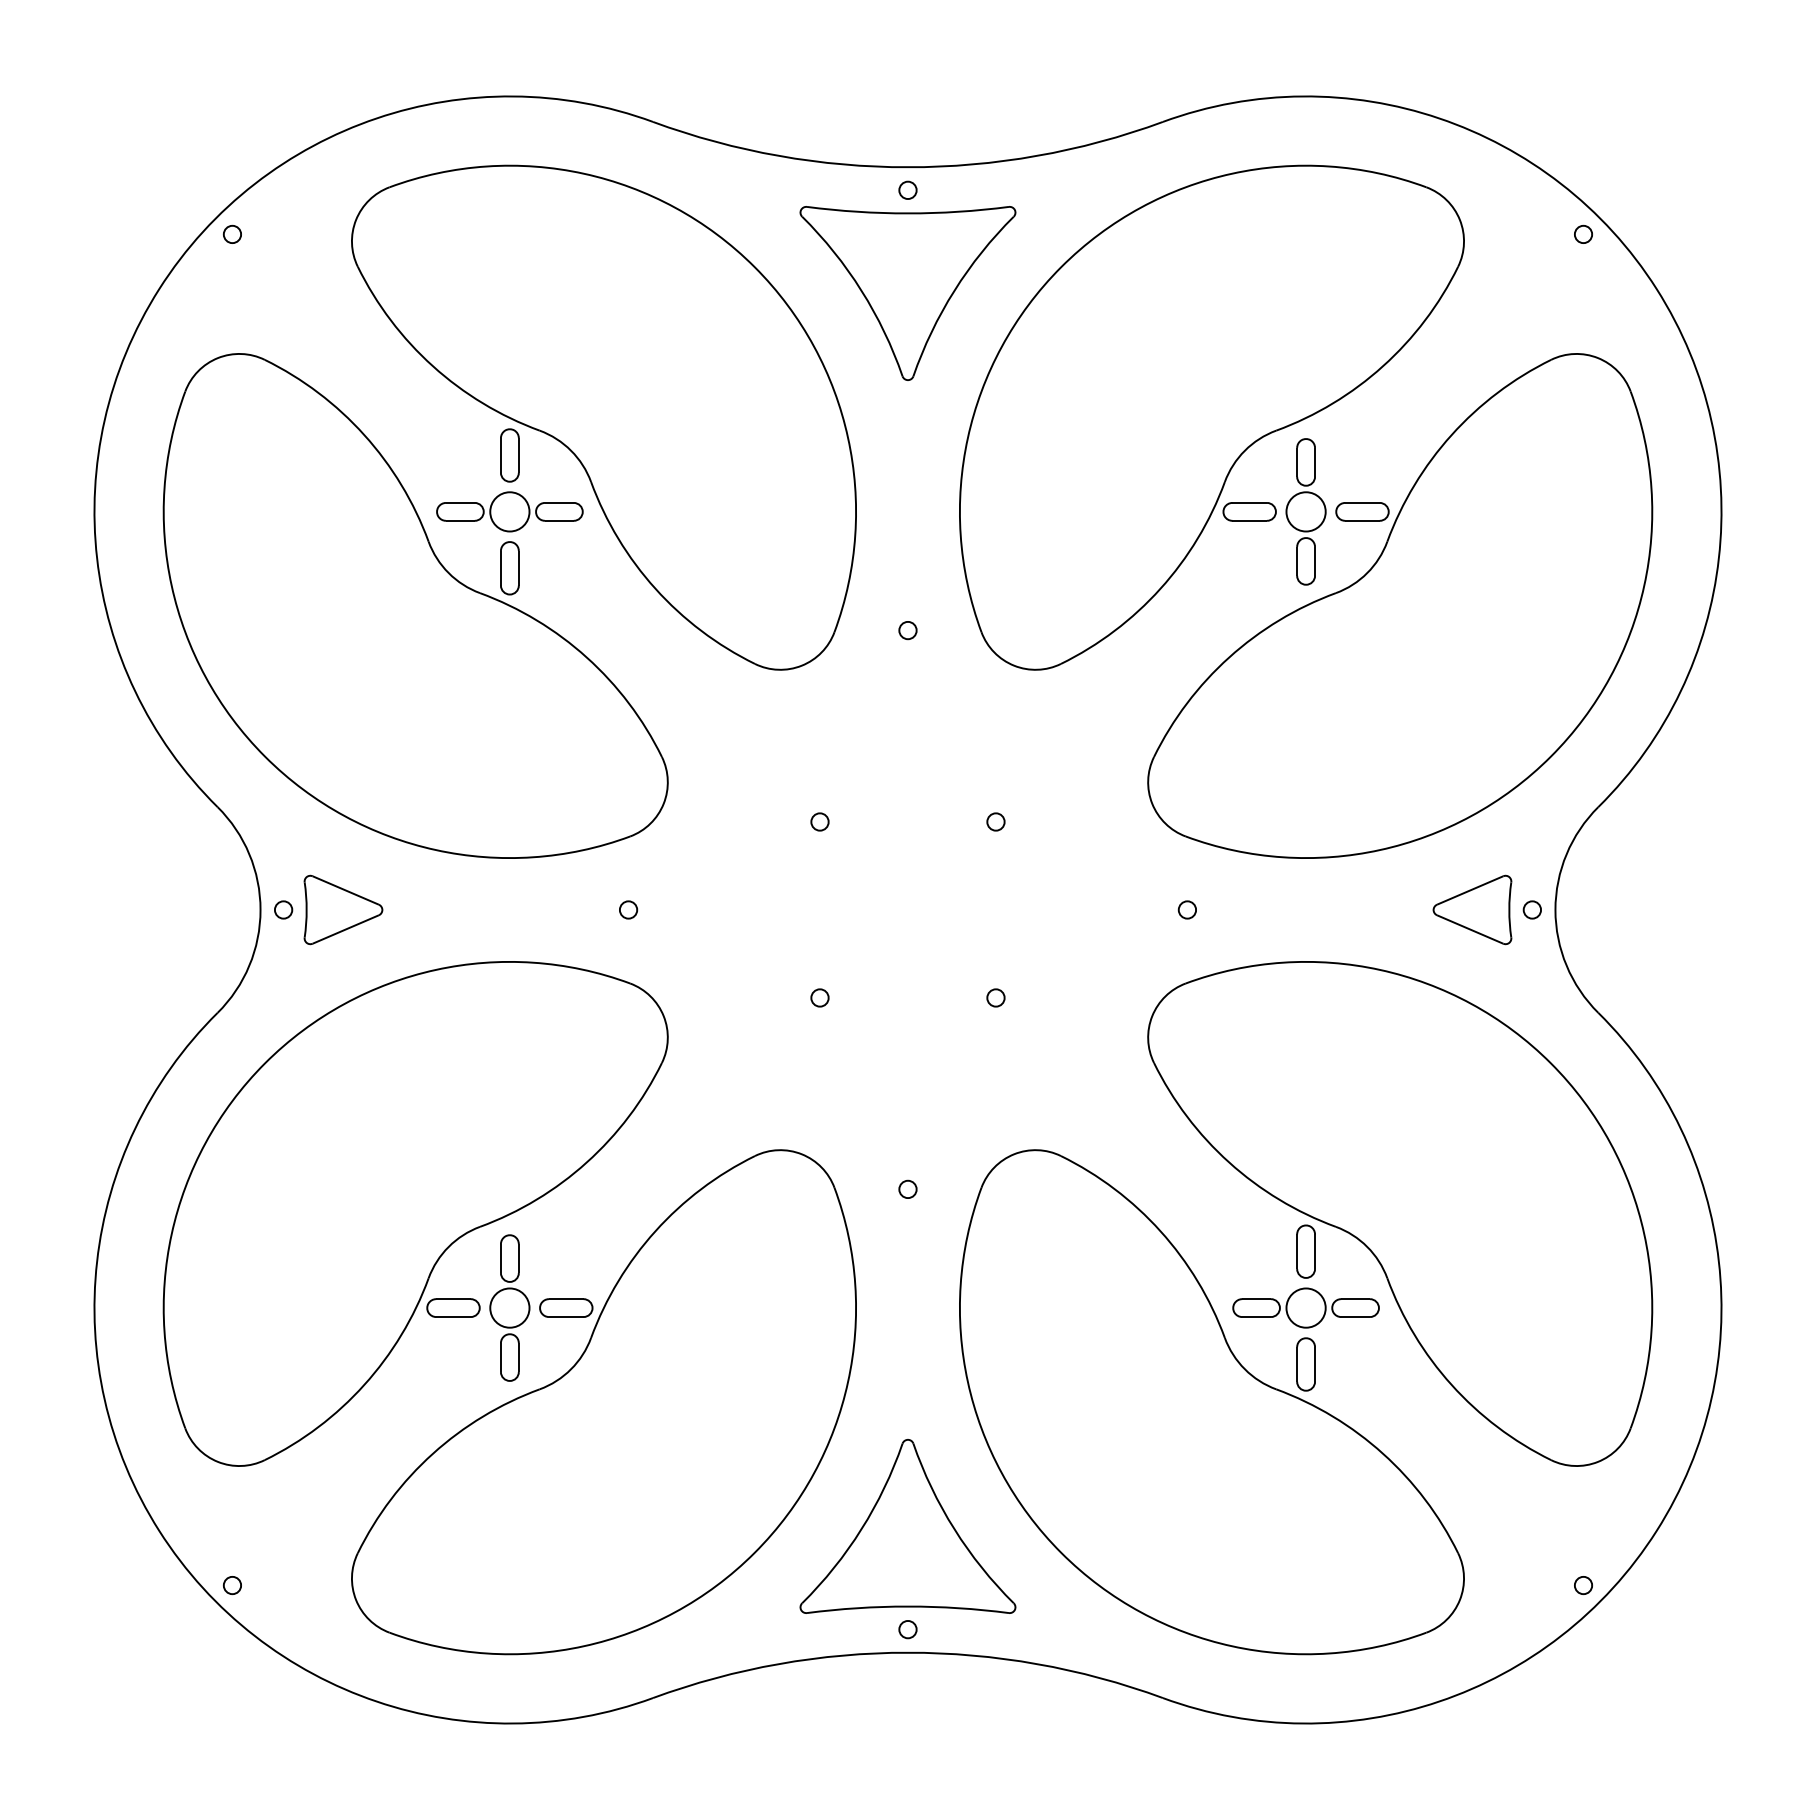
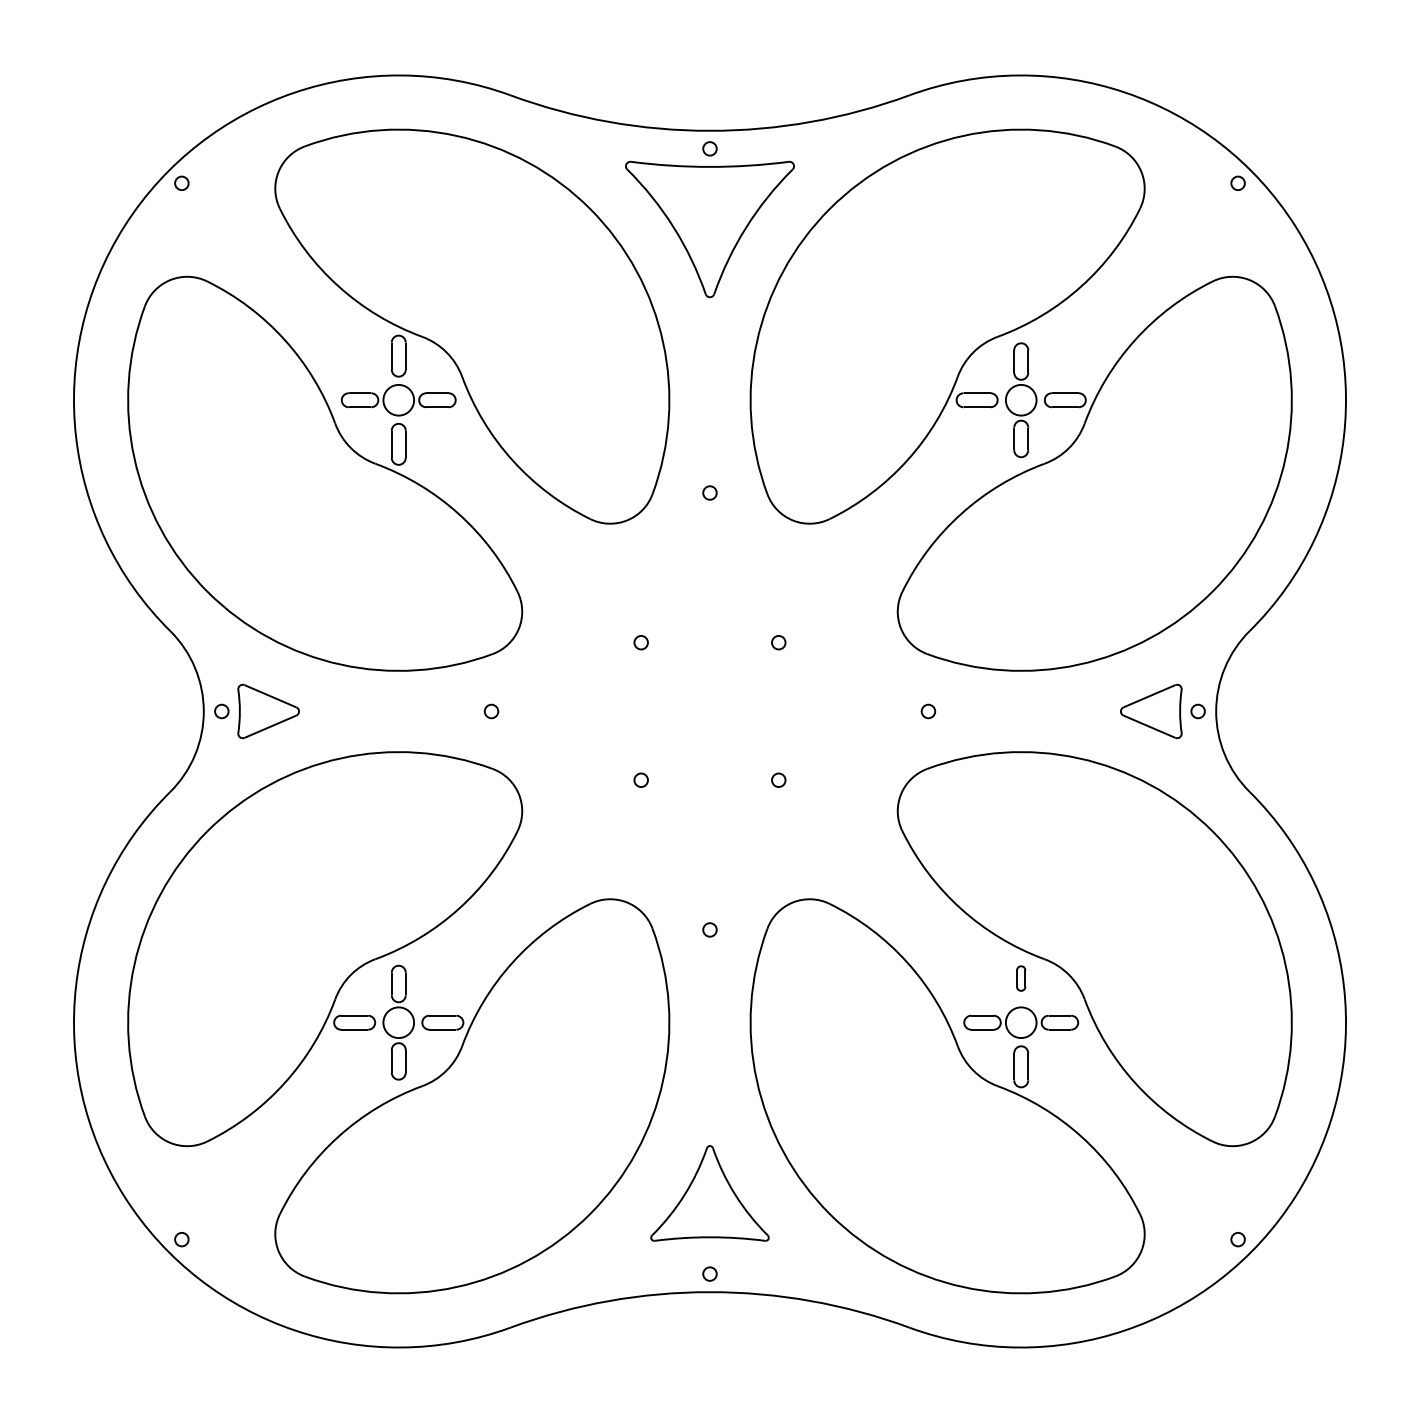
part: (1305, 1251) -> (1020, 978), size x0.6
part: (907, 1526) -> (709, 1193), size x0.7

